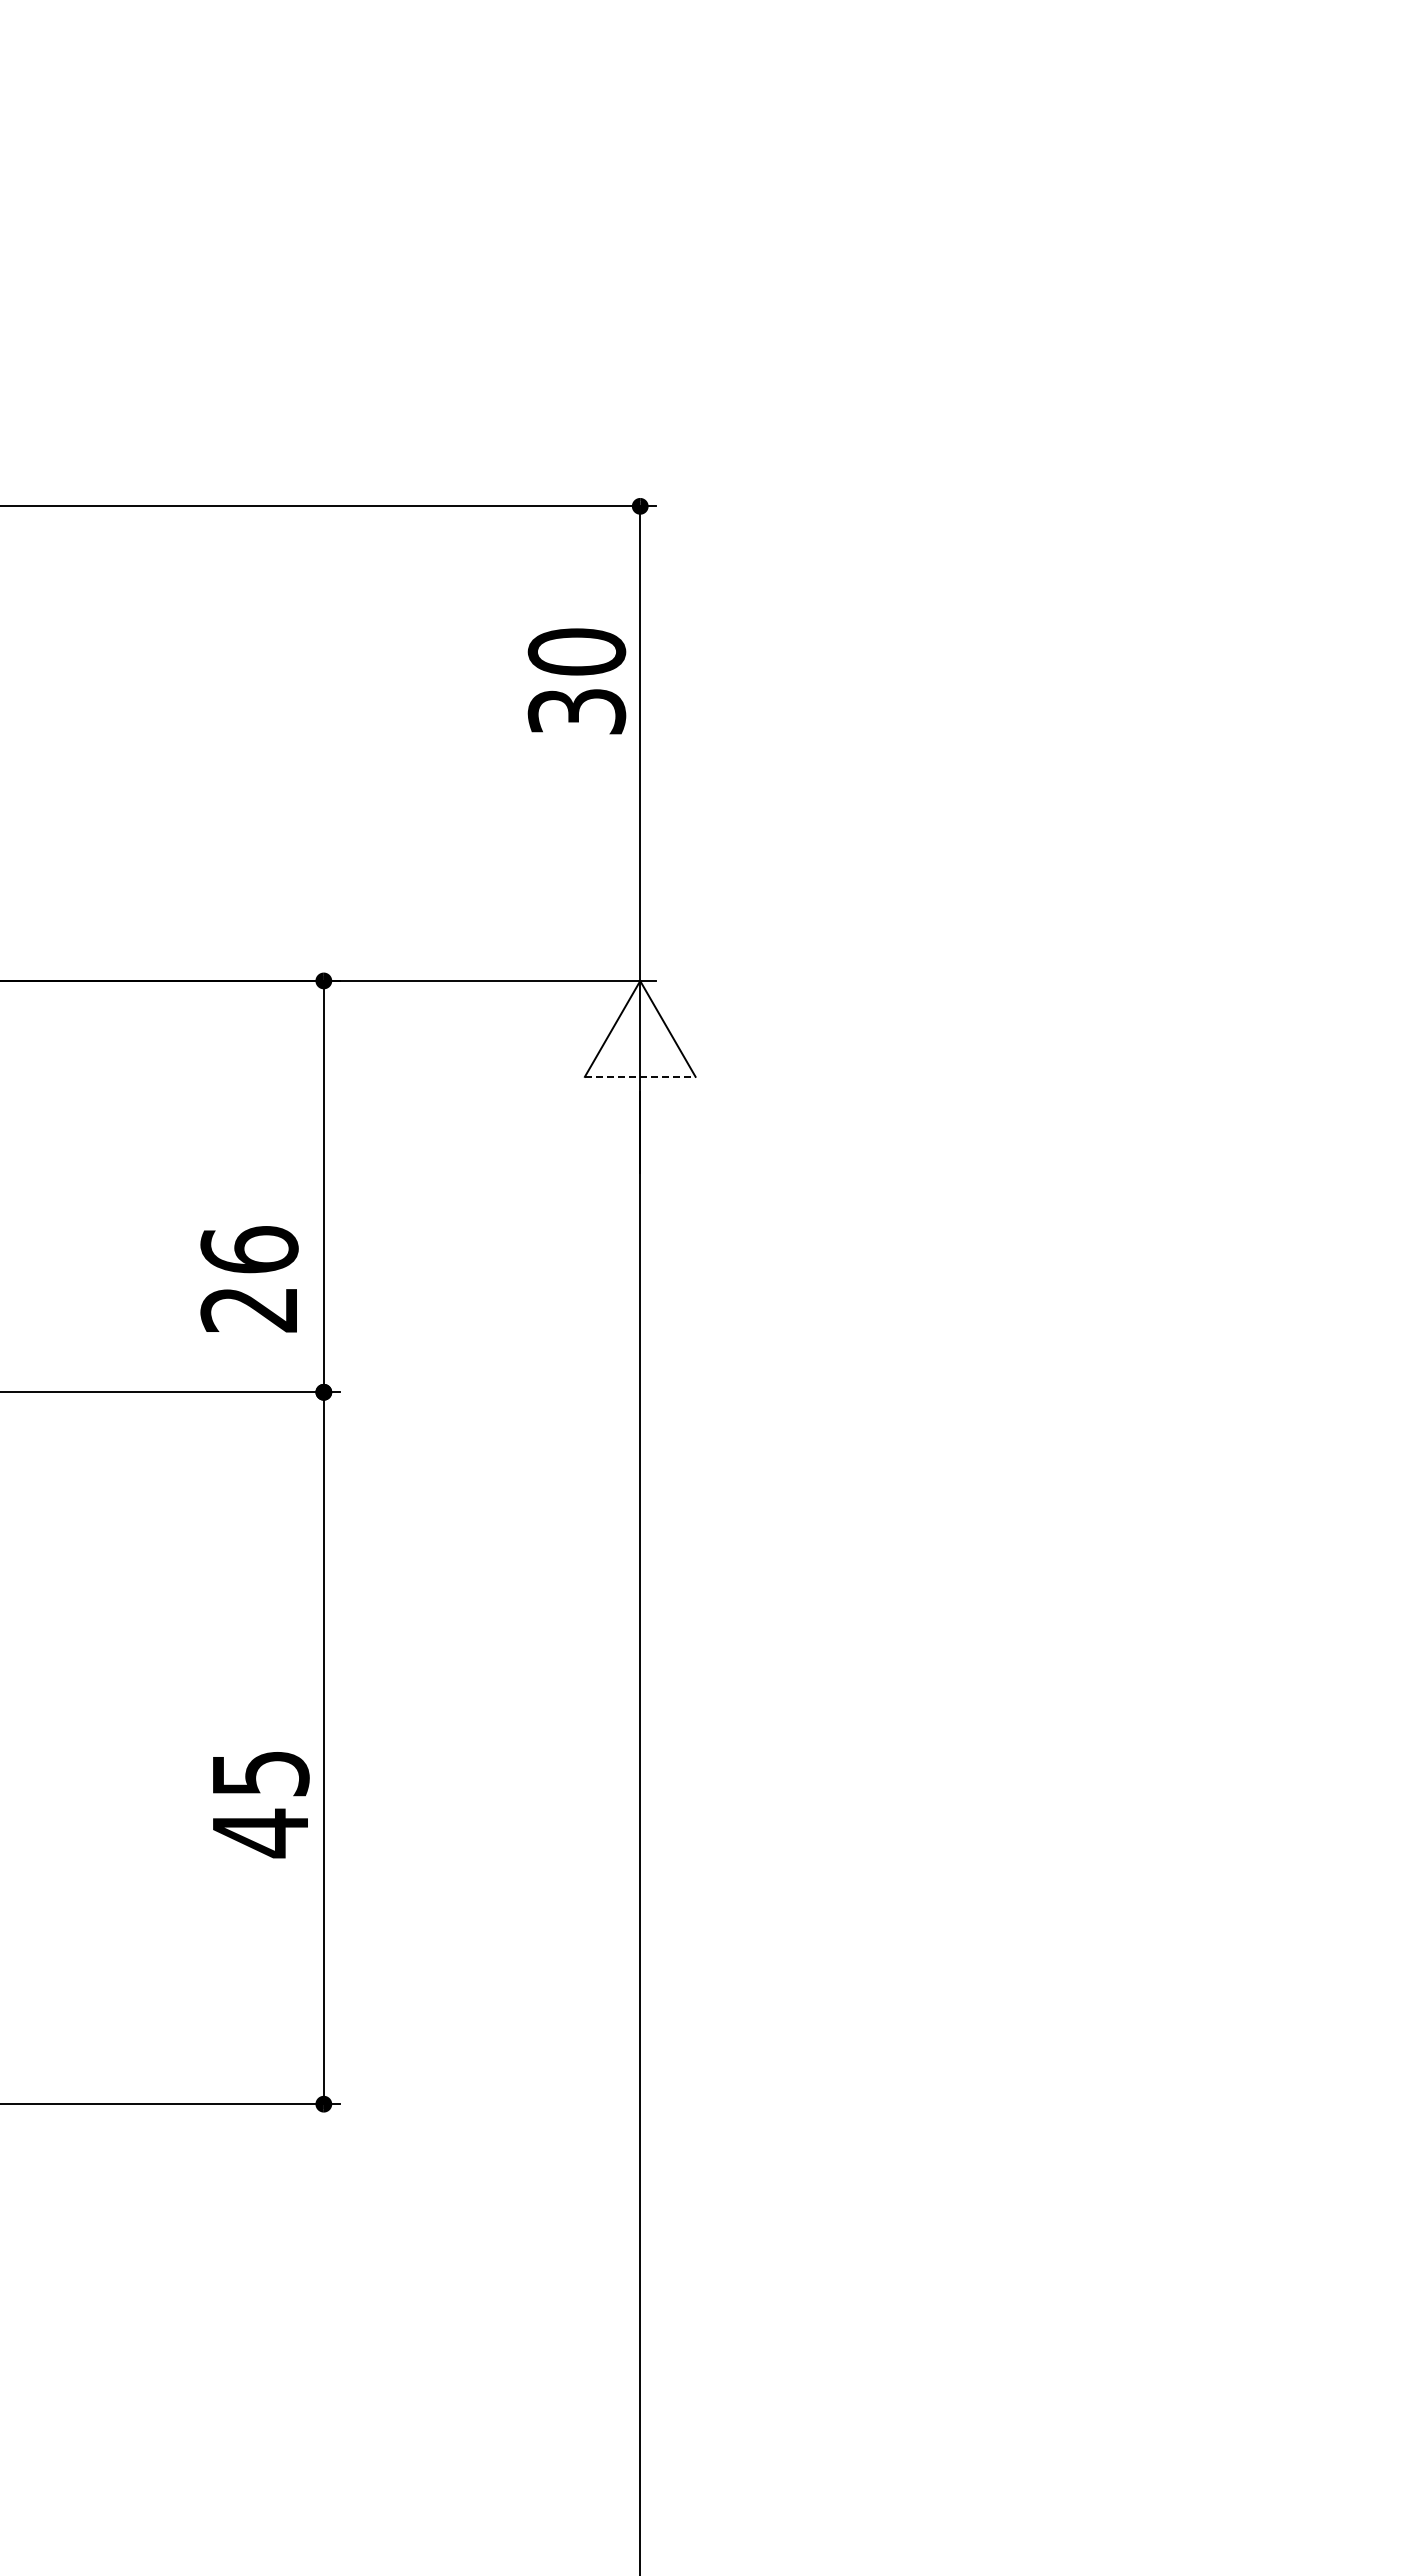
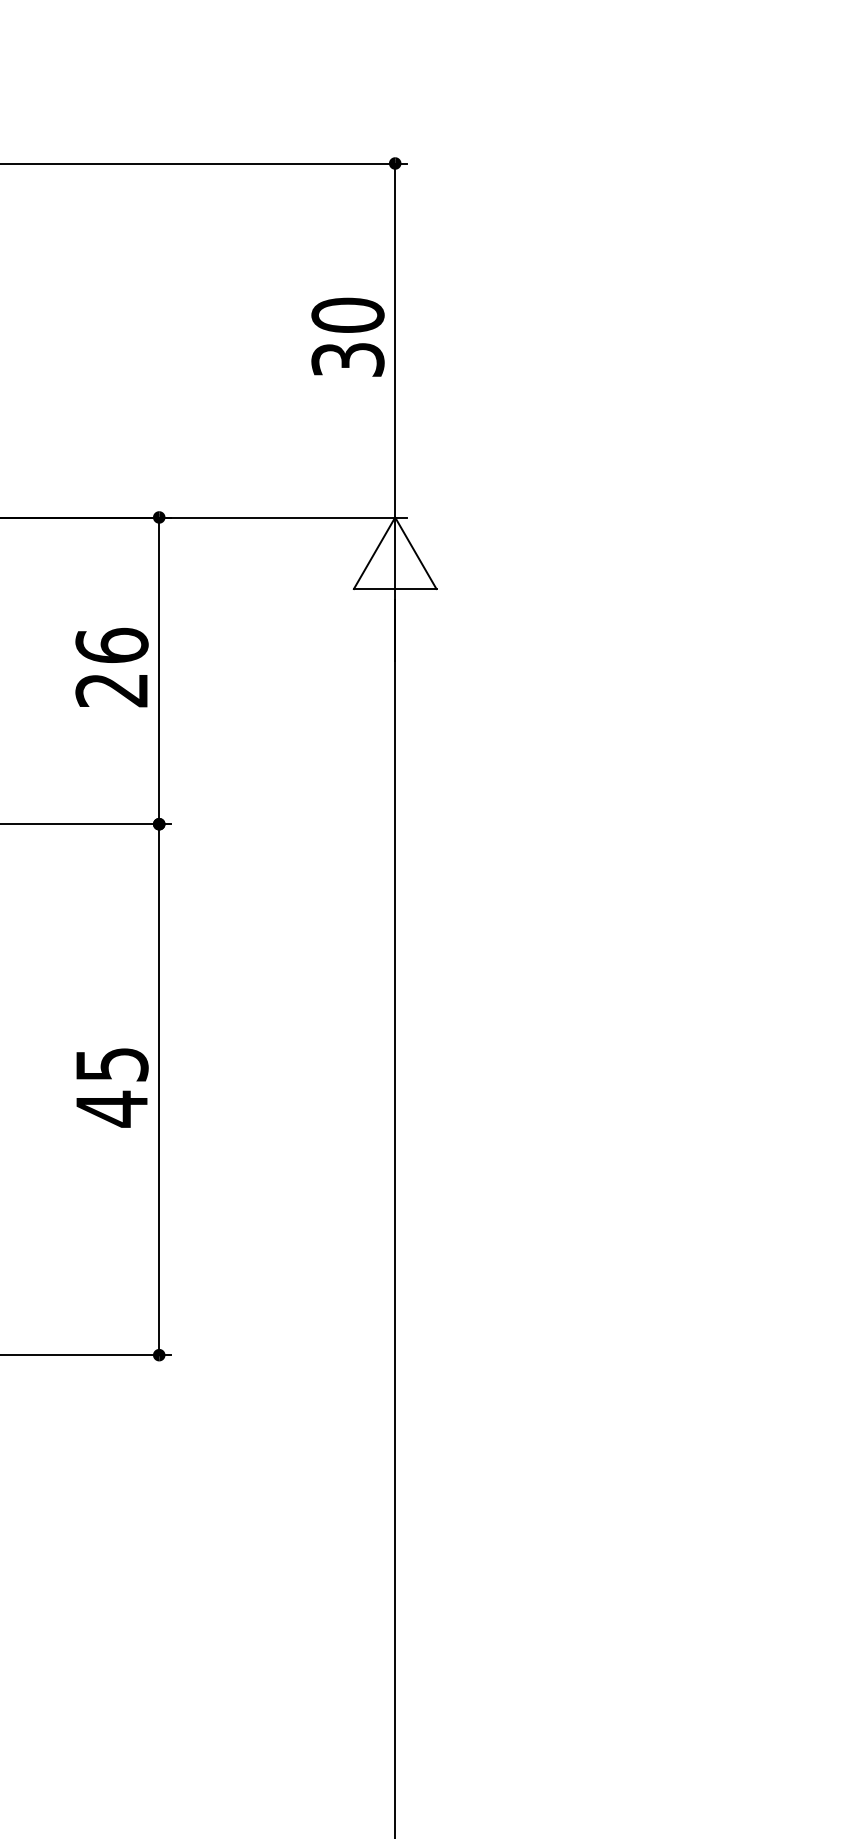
text: (576, 681) -> (347, 337), moved
line: (640, 1076) -> (395, 588), dashed -> solid
text: (249, 1279) -> (111, 667), moved
text: (261, 1805) -> (112, 1088), moved

